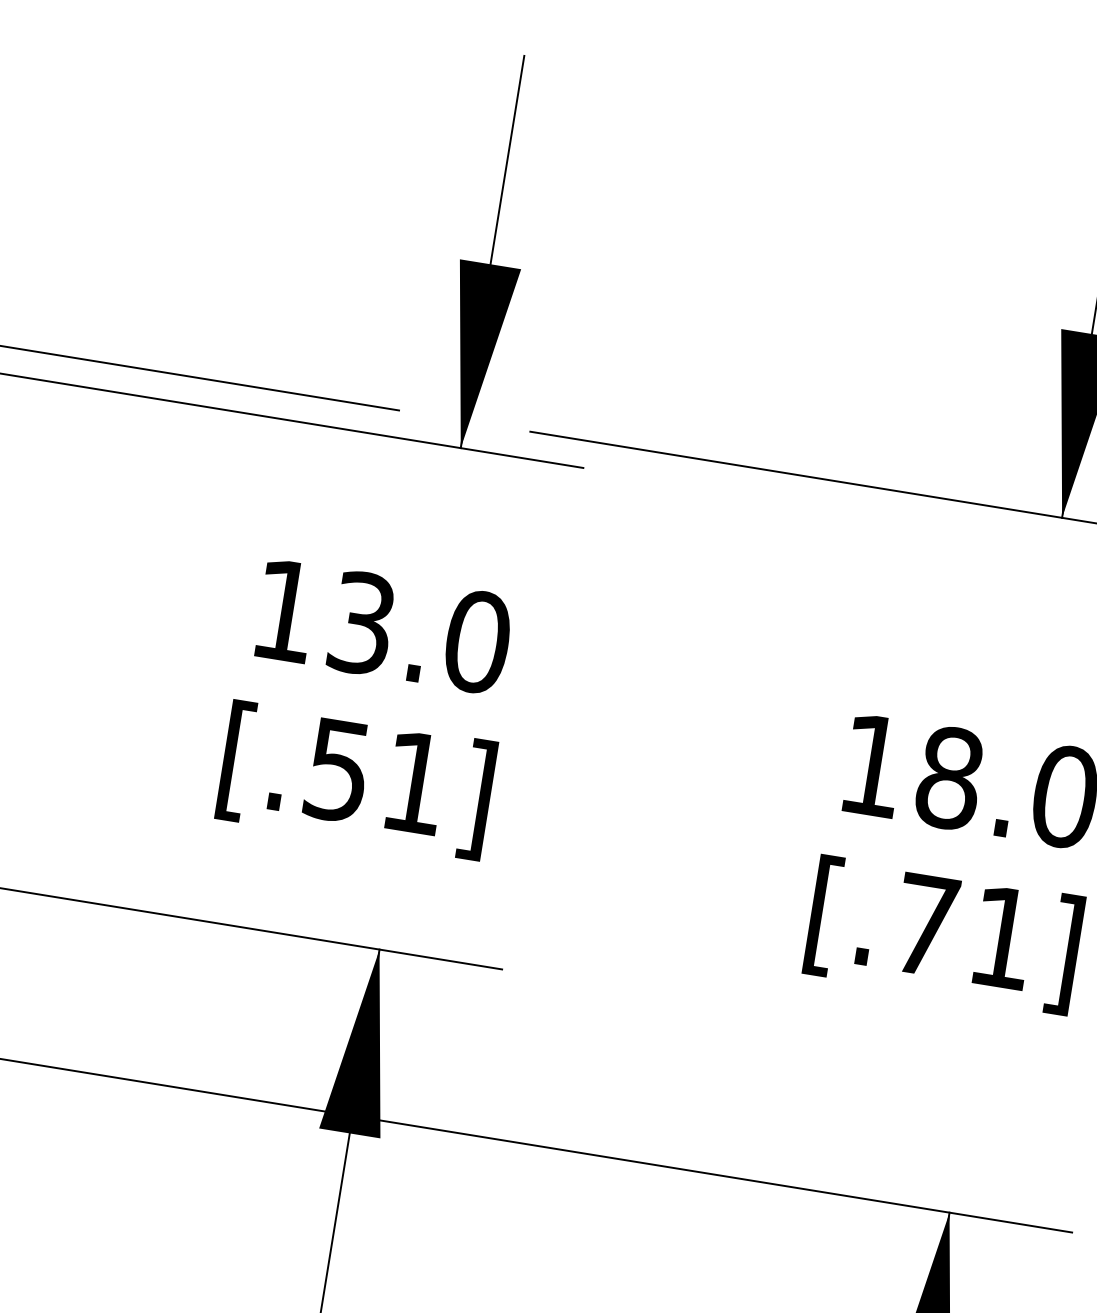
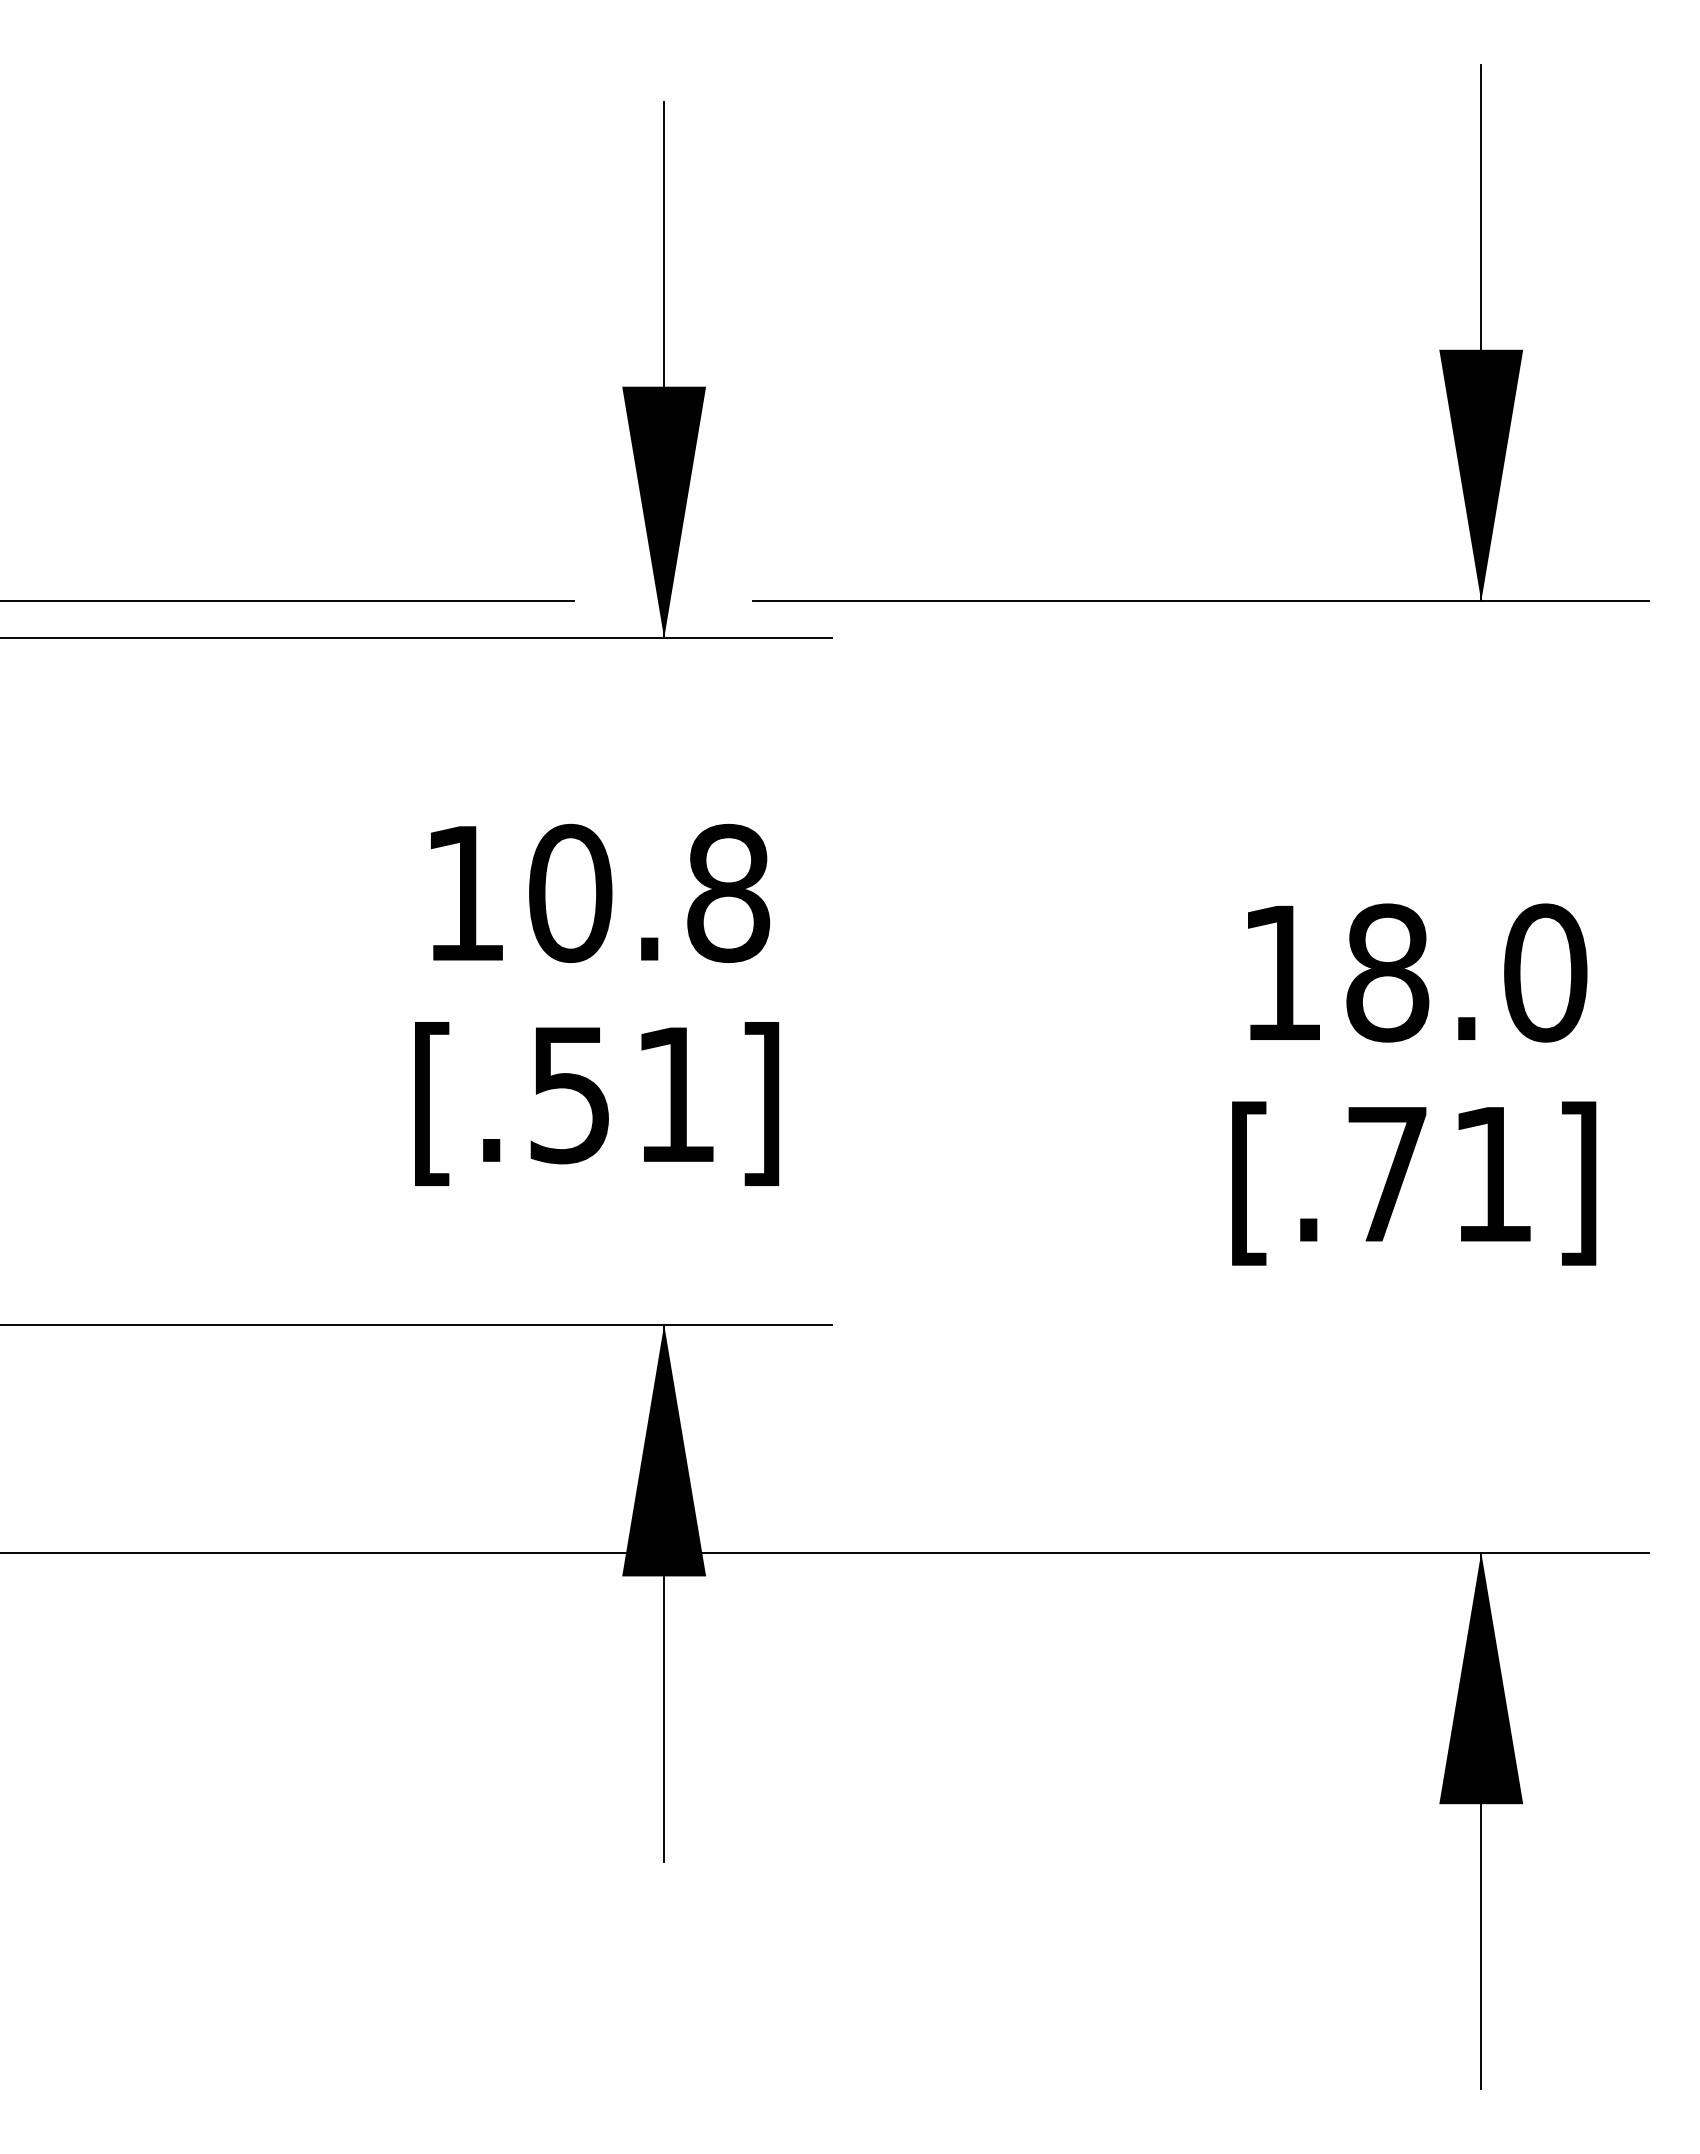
text: (419, 632) -> (649, 892), 13.0 -> 10.8

